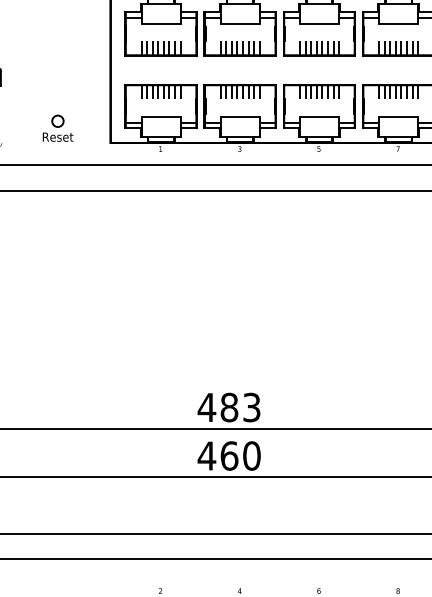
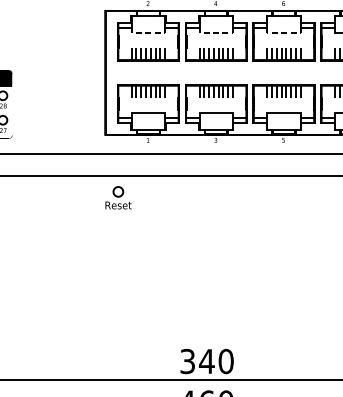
line: (161, 23) -> (148, 32), solid -> dashed
line: (240, 23) -> (216, 32), solid -> dashed
line: (319, 23) -> (284, 32), solid -> dashed
part: (57, 127) -> (118, 197), moved
text: (228, 407) -> (206, 361), 483 -> 340

